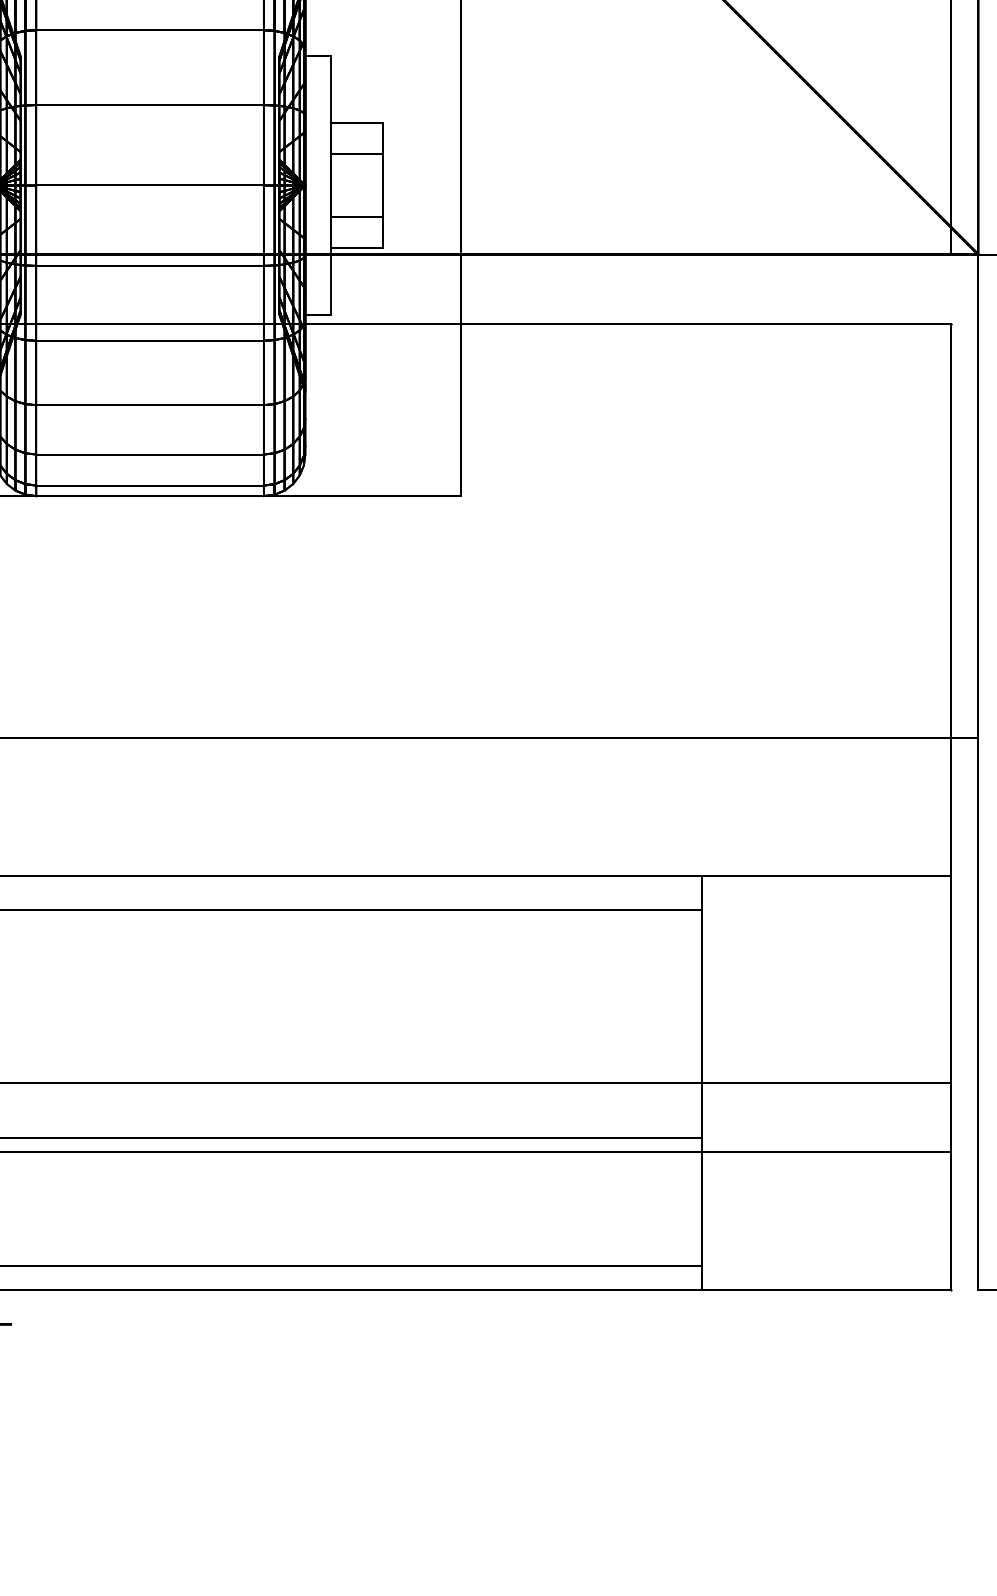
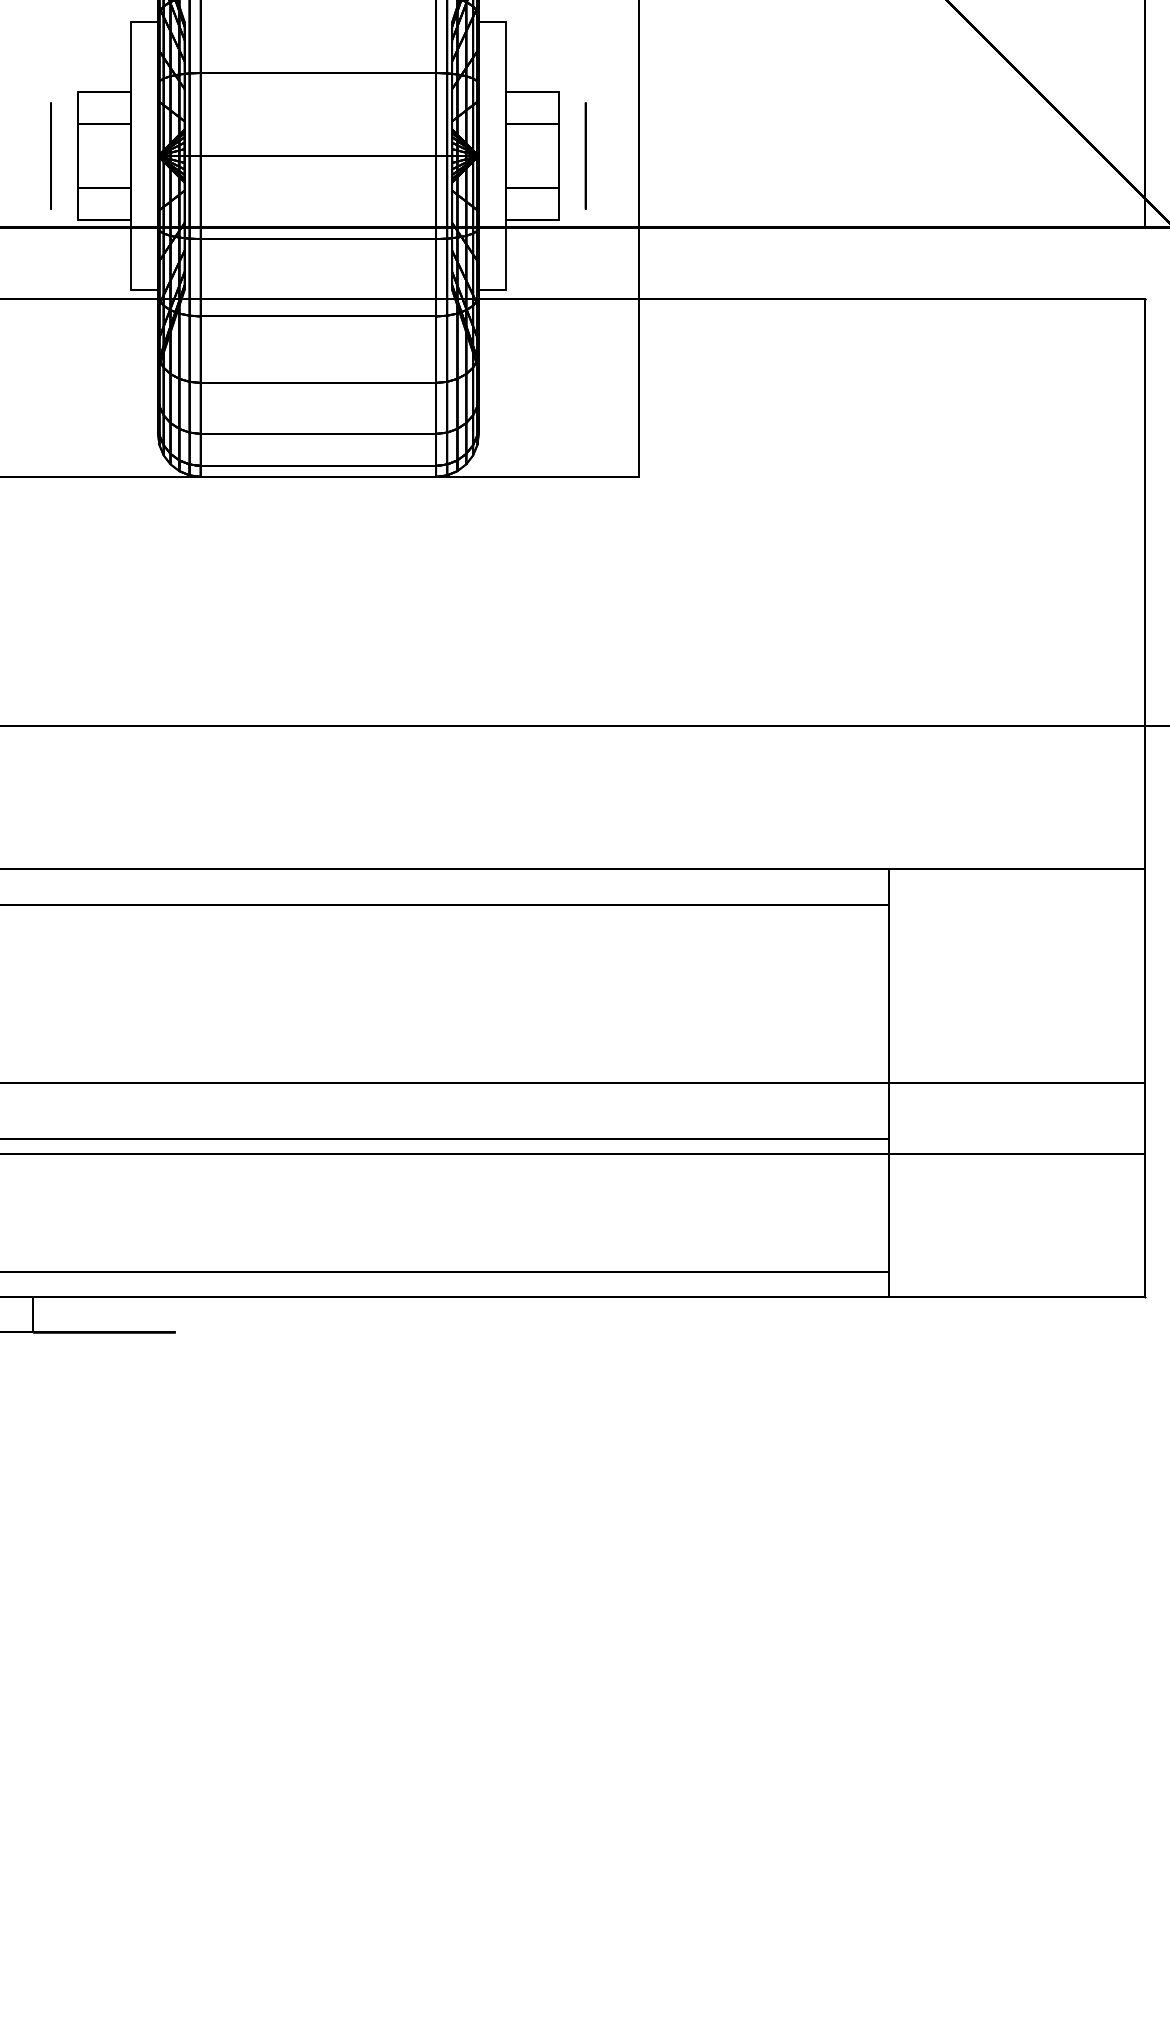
circle: (408, 184) -> (585, 155), added

